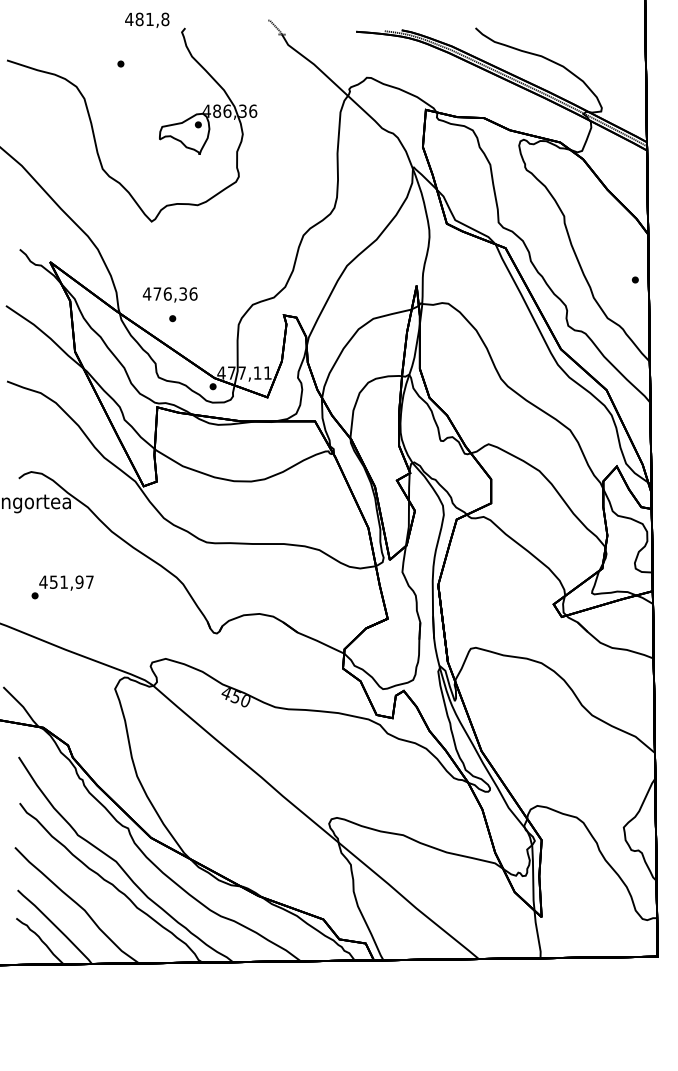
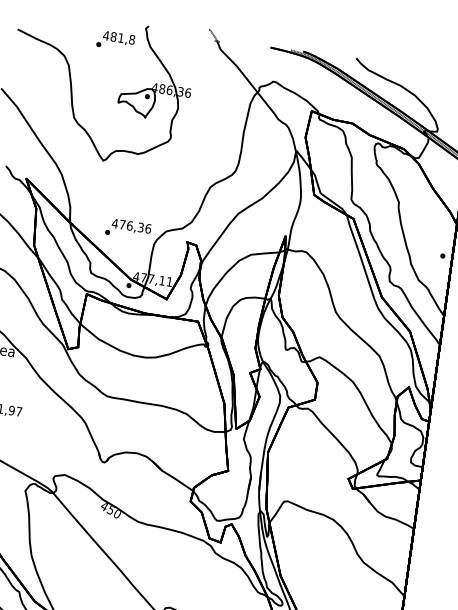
text: (147, 19) -> (119, 37), moved
text: (169, 294) -> (131, 226), moved

